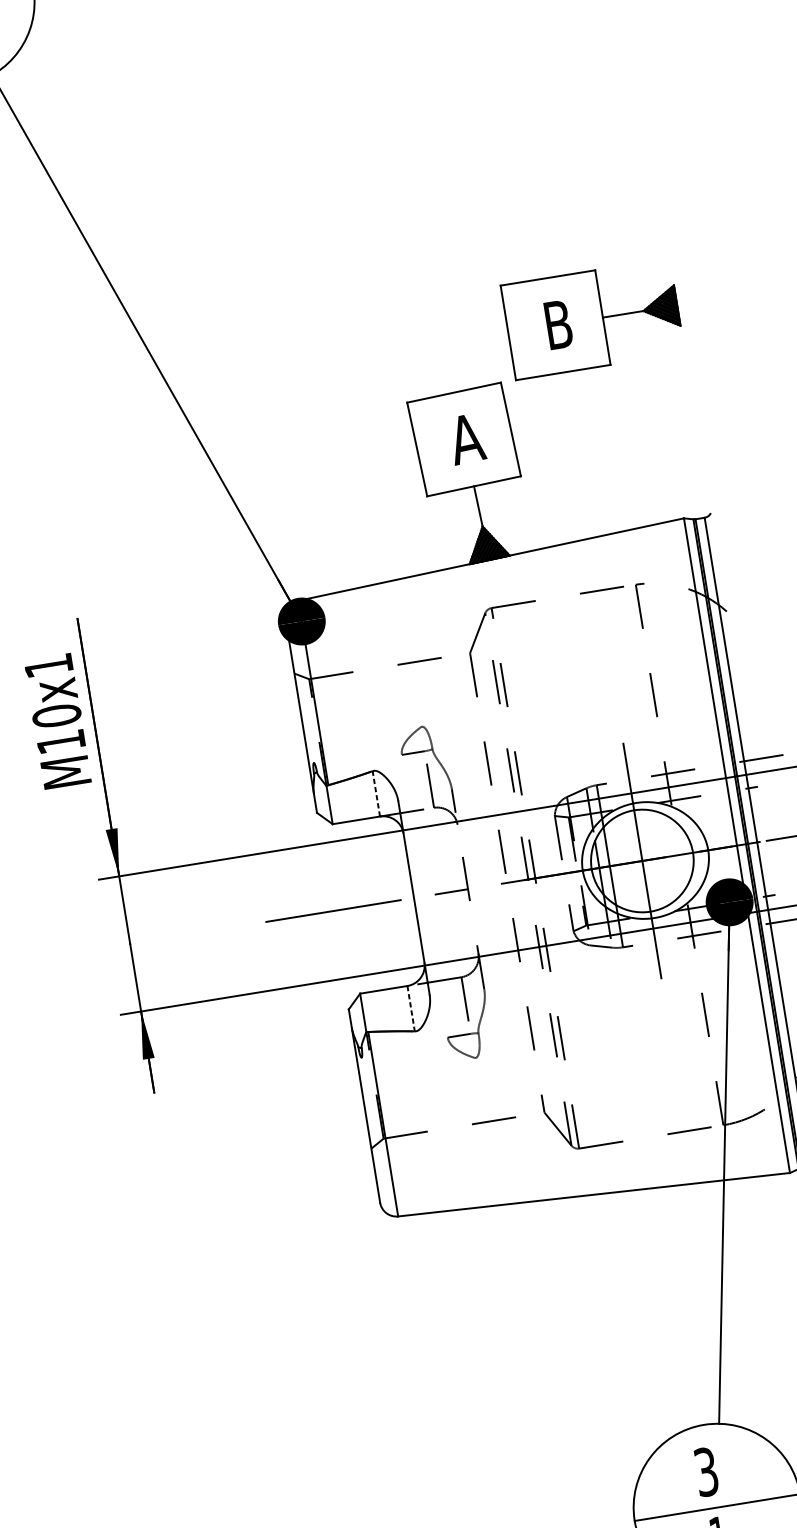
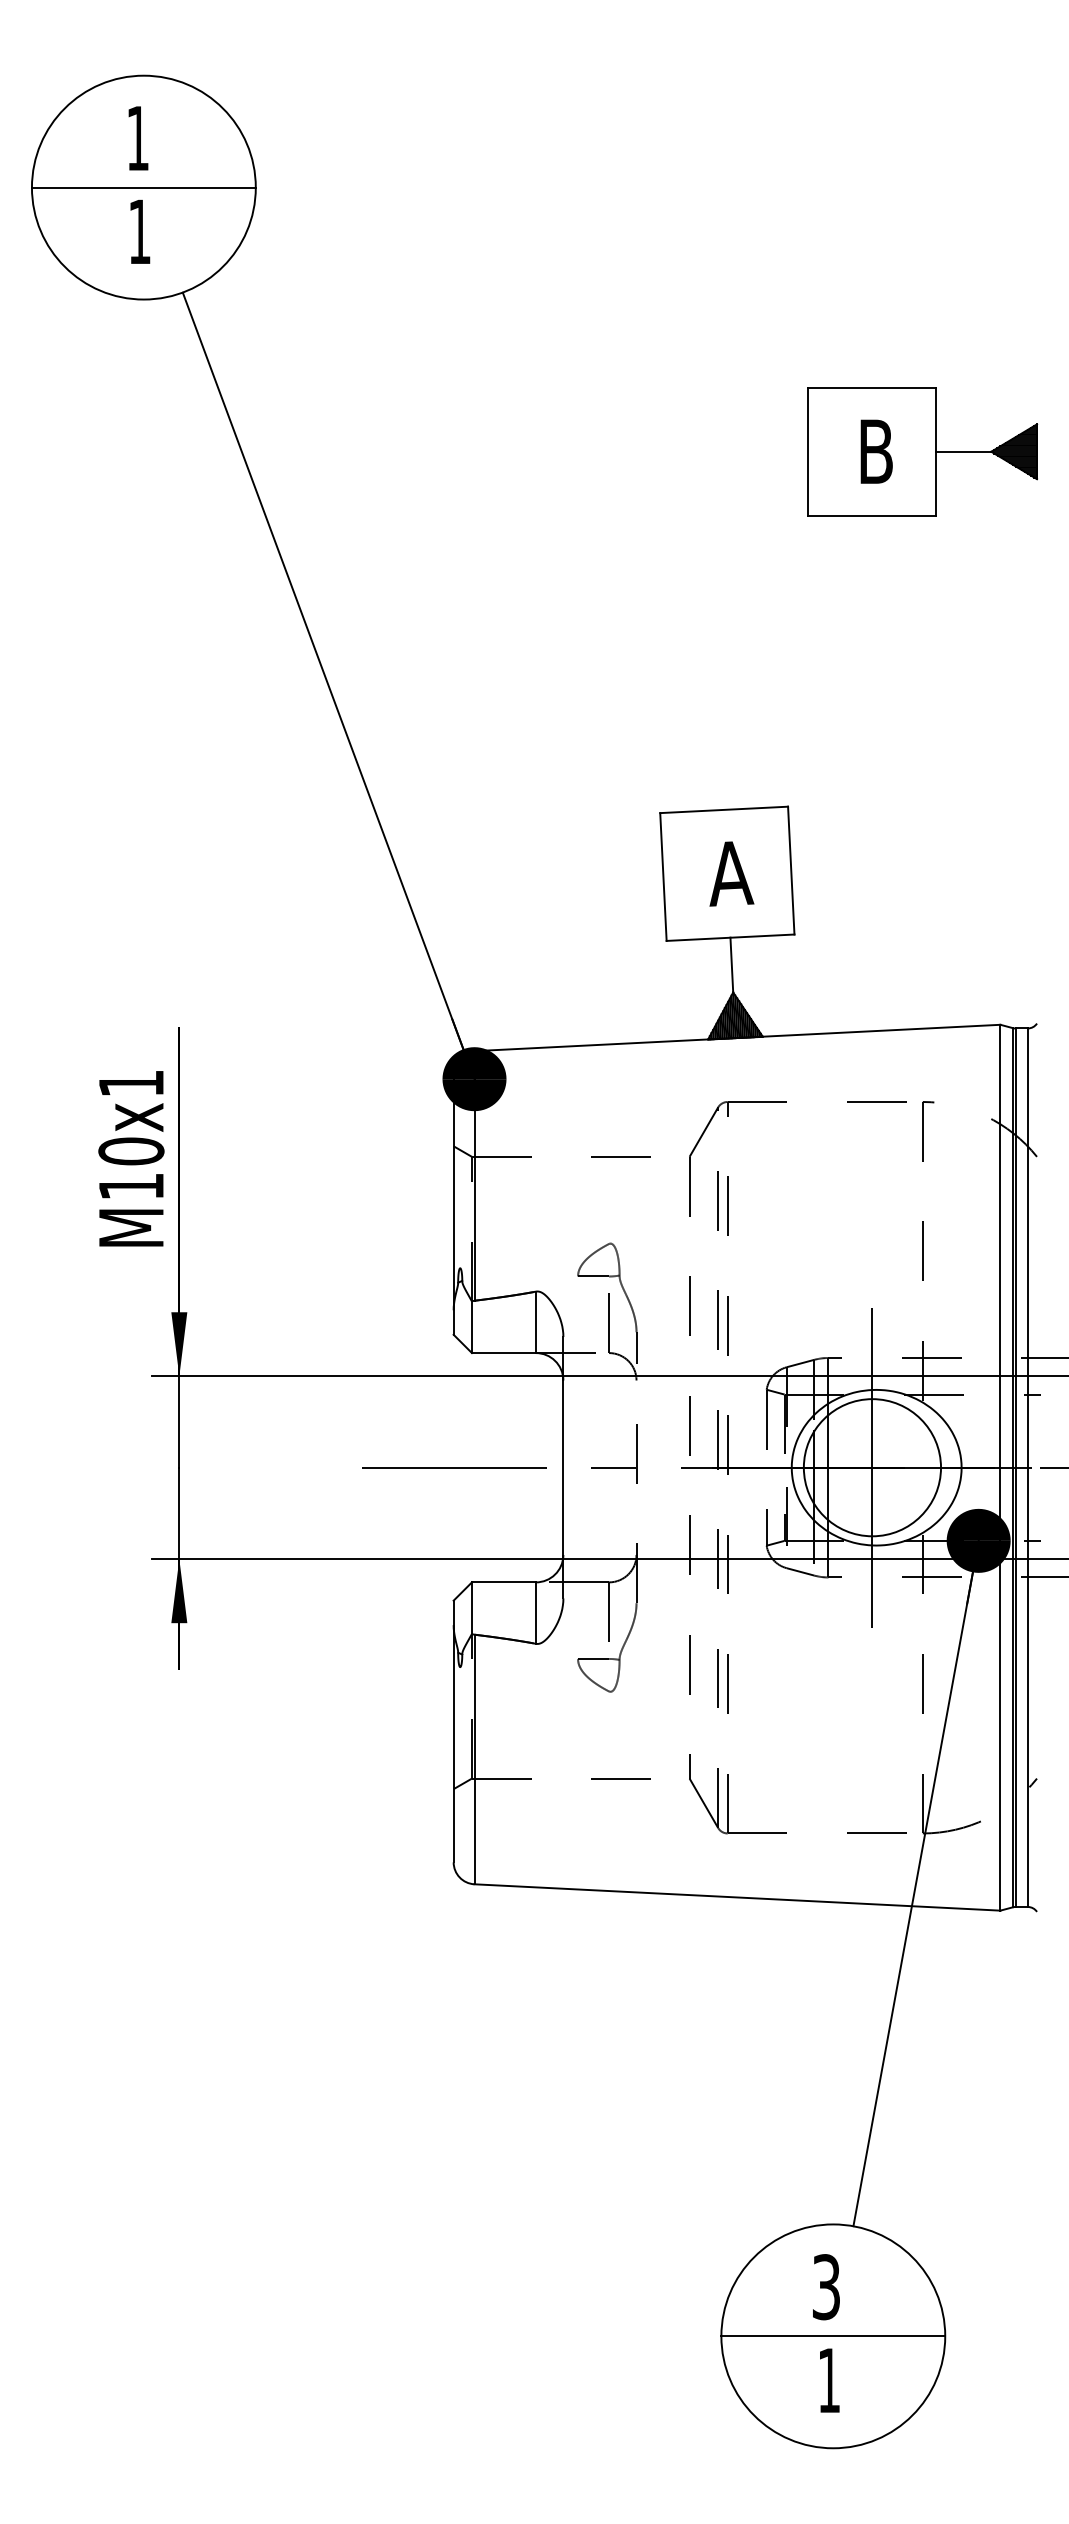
part: (592, 319) -> (922, 451), moved
line: (376, 794) -> (535, 1322), dashed -> solid
line: (410, 1009) -> (535, 1613), dashed -> solid

